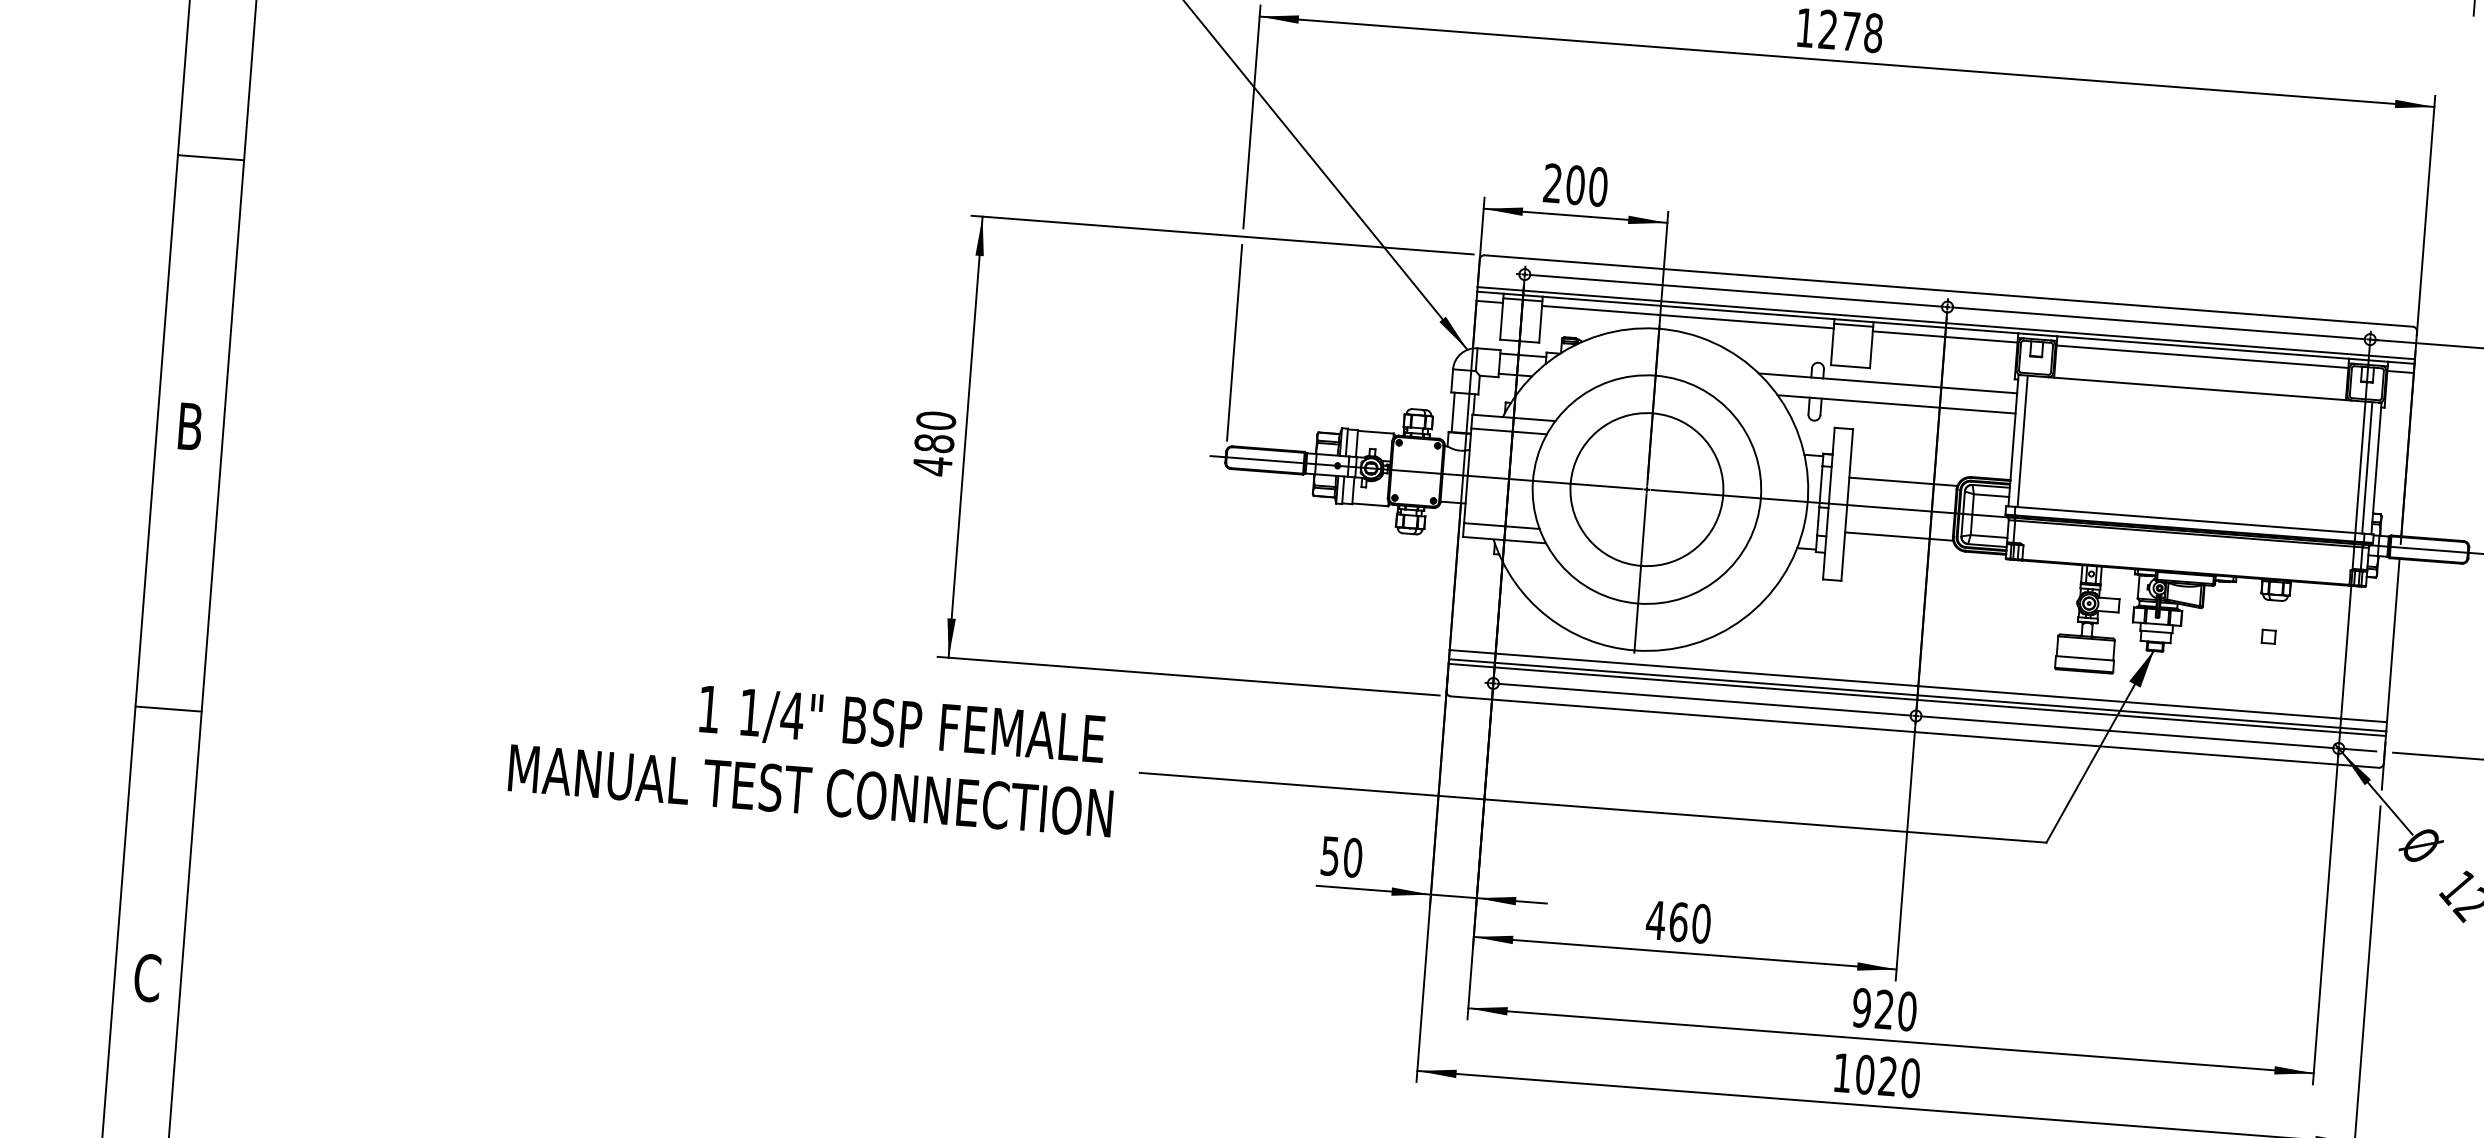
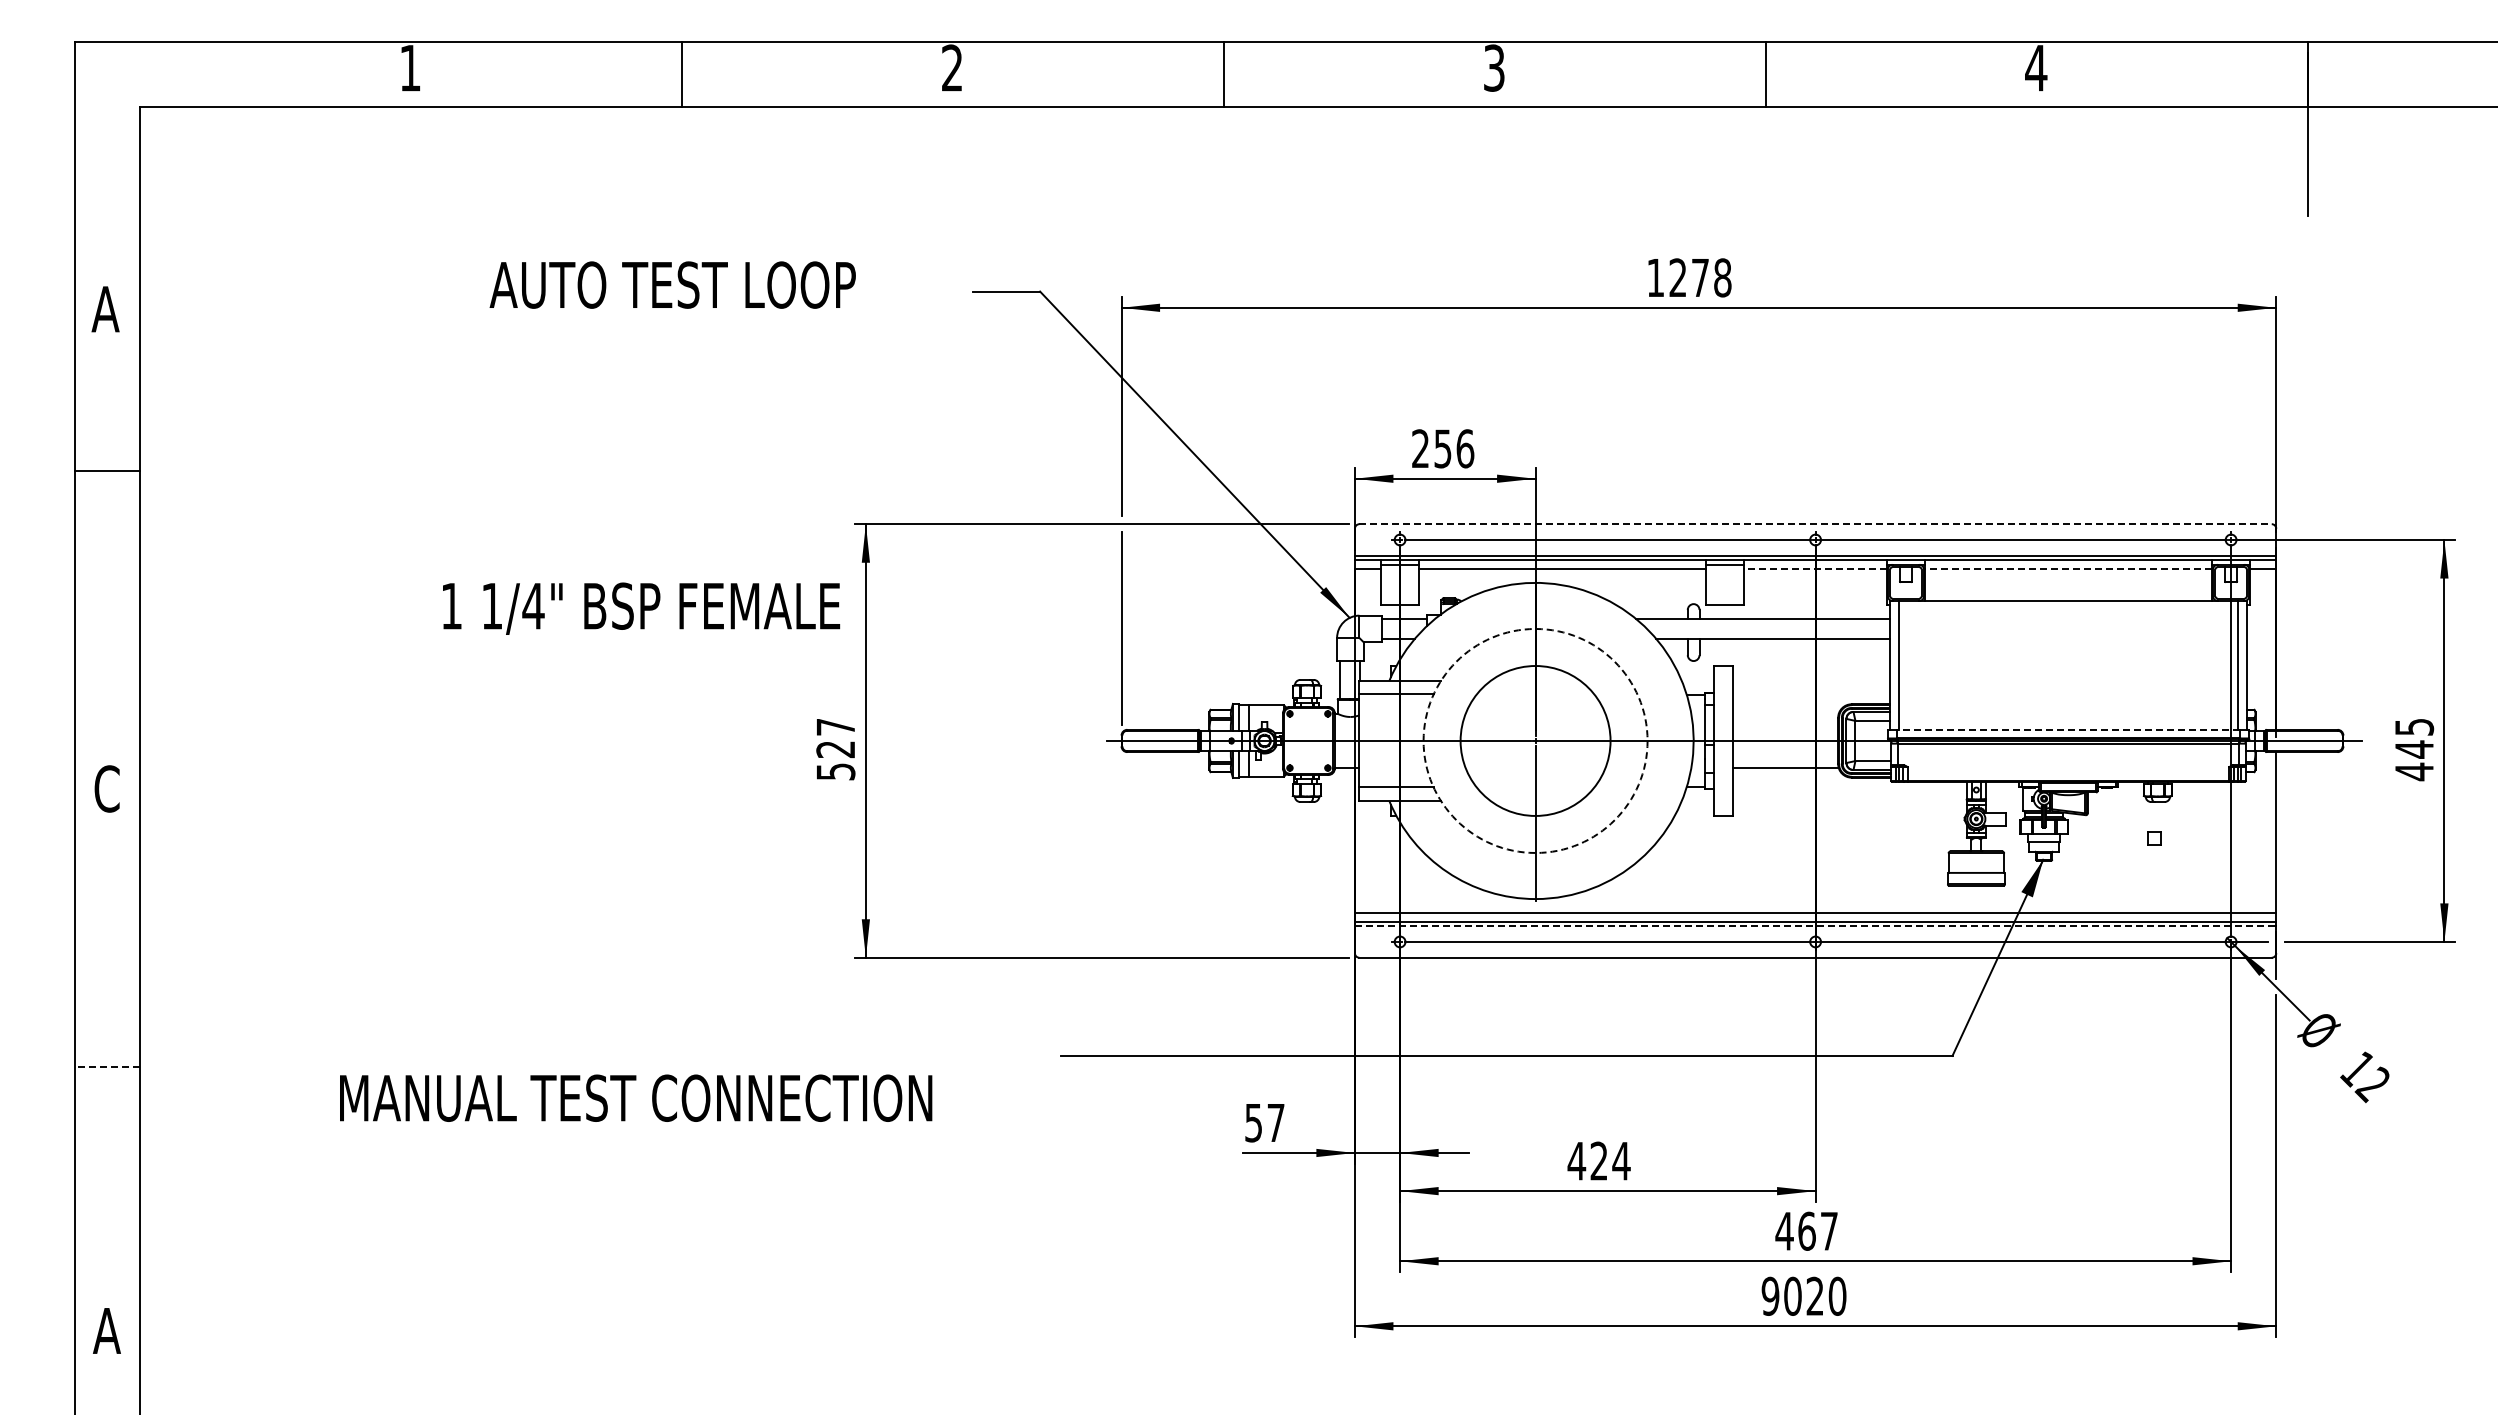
line: (210, 157) -> (106, 470), moved
text: (1587, 185) -> (1454, 448), 200 -> 256
line: (1949, 291) -> (1816, 524), solid -> dashed
line: (1945, 337) -> (1815, 569), solid -> dashed
line: (2202, 356) -> (2068, 569), solid -> dashed
text: (189, 426) -> (106, 788), B -> C
text: (934, 443) -> (835, 749), 480 -> 527
line: (1903, 482) -> (1785, 714), removed
circle: (1646, 489) -> (1535, 740), solid -> dashed
line: (2189, 520) -> (2068, 730), solid -> dashed
line: (1917, 700) -> (1815, 926), solid -> dashed
line: (168, 708) -> (107, 1066), solid -> dashed
text: (902, 726) -> (641, 608), moved
text: (811, 790) -> (636, 1097), moved
text: (1352, 857) -> (1275, 1122), 50 -> 57
text: (1690, 922) -> (1610, 1160), 460 -> 424
text: (146, 977) -> (106, 1330), C -> A
text: (1884, 1008) -> (1806, 1230), 920 -> 467
text: (1842, 1072) -> (1770, 1295), 1020 -> 9020

